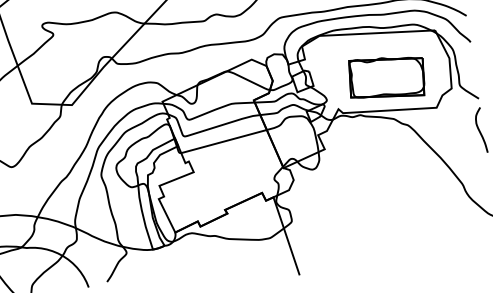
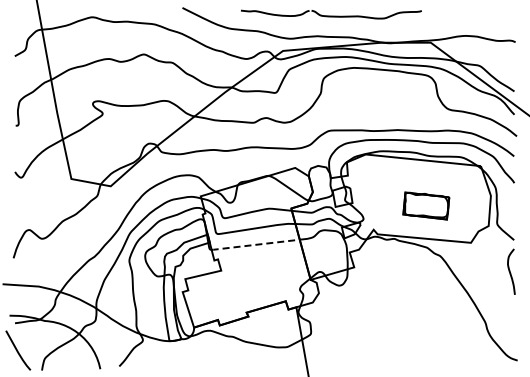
part: (387, 77) -> (426, 205), size x0.6
line: (223, 141) -> (255, 244), solid -> dashed

